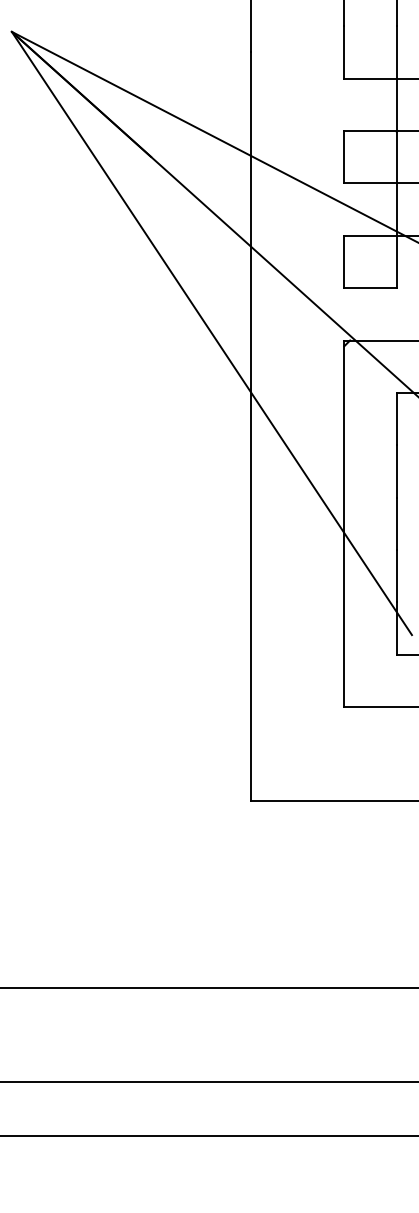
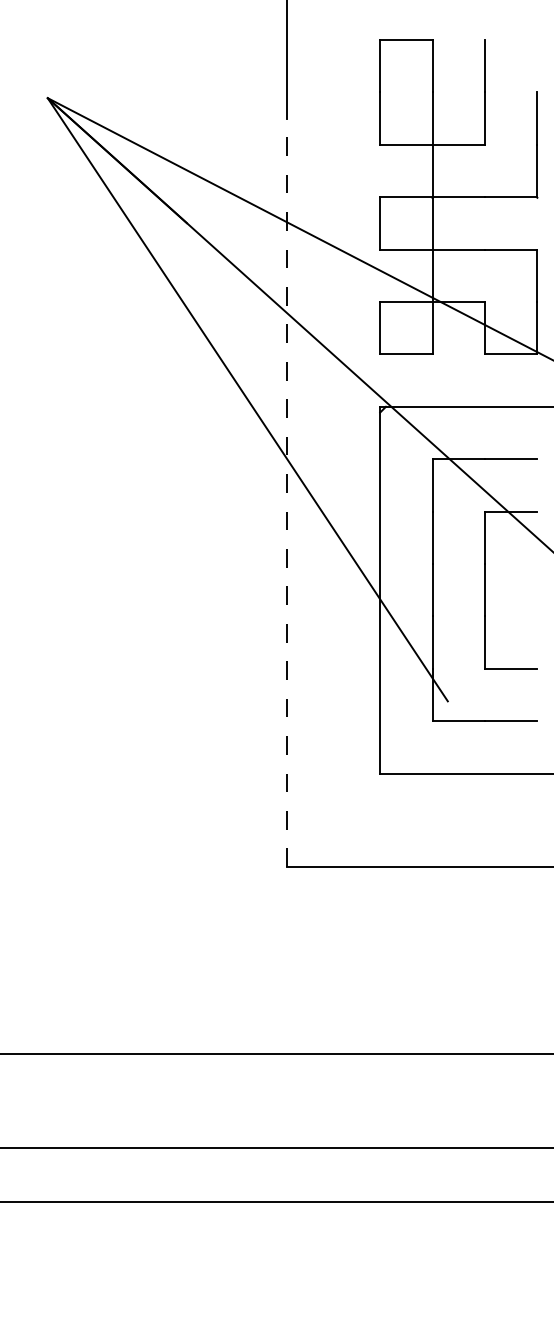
line: (250, 426) -> (286, 492), solid -> dashed

